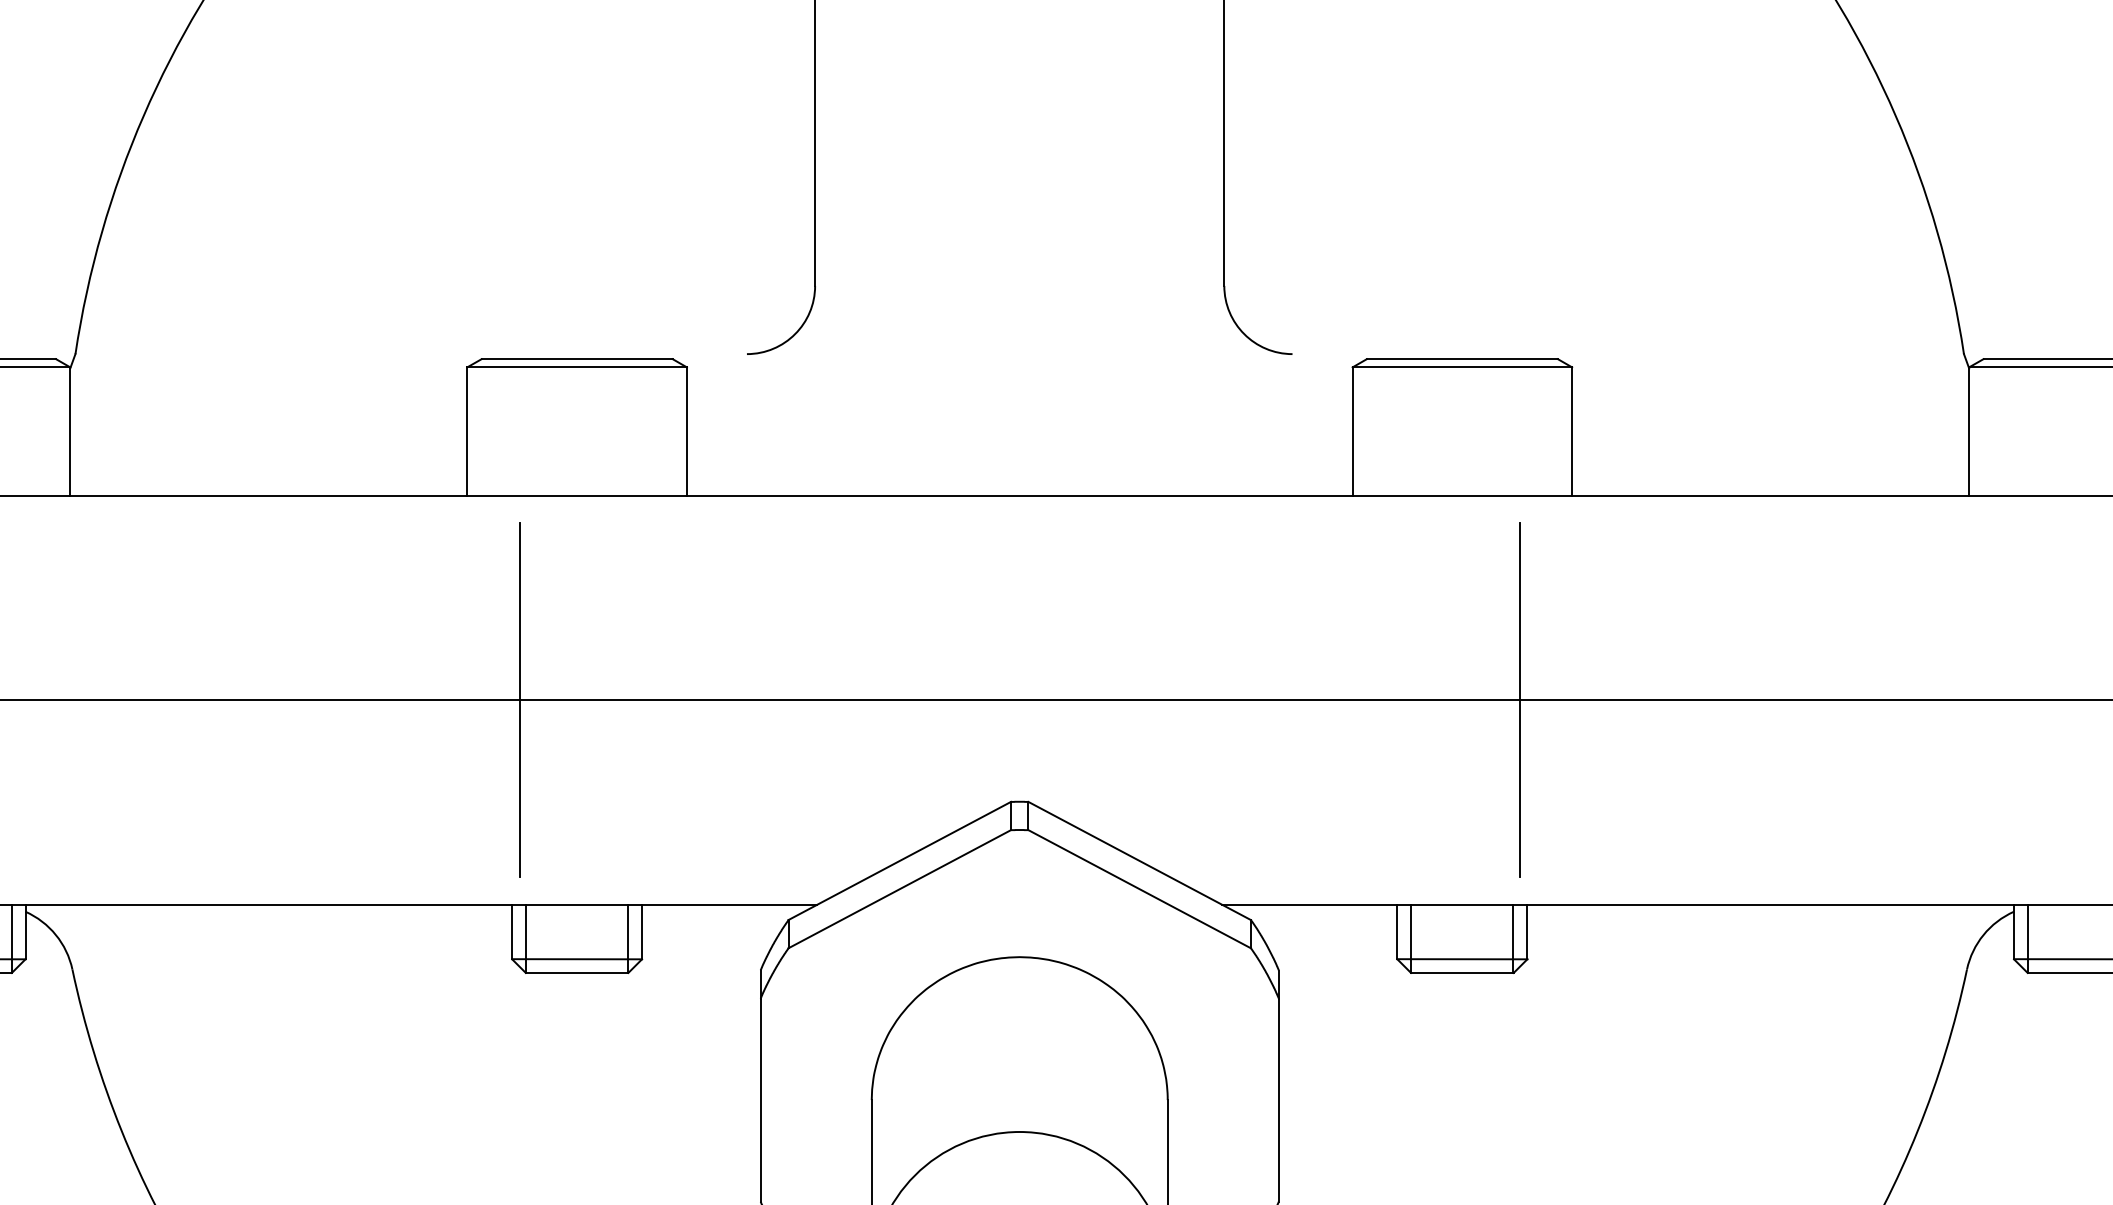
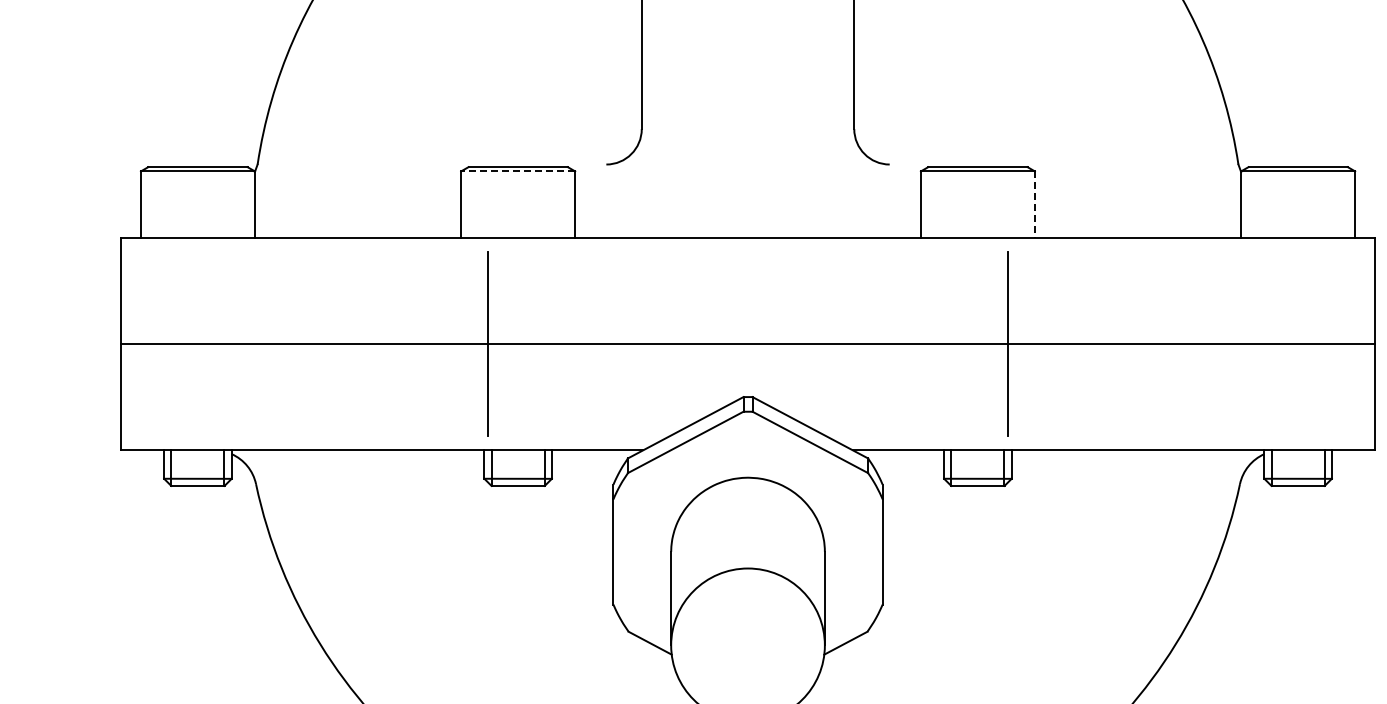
line: (575, 367) -> (517, 171), solid -> dashed
line: (1571, 433) -> (1034, 205), solid -> dashed

